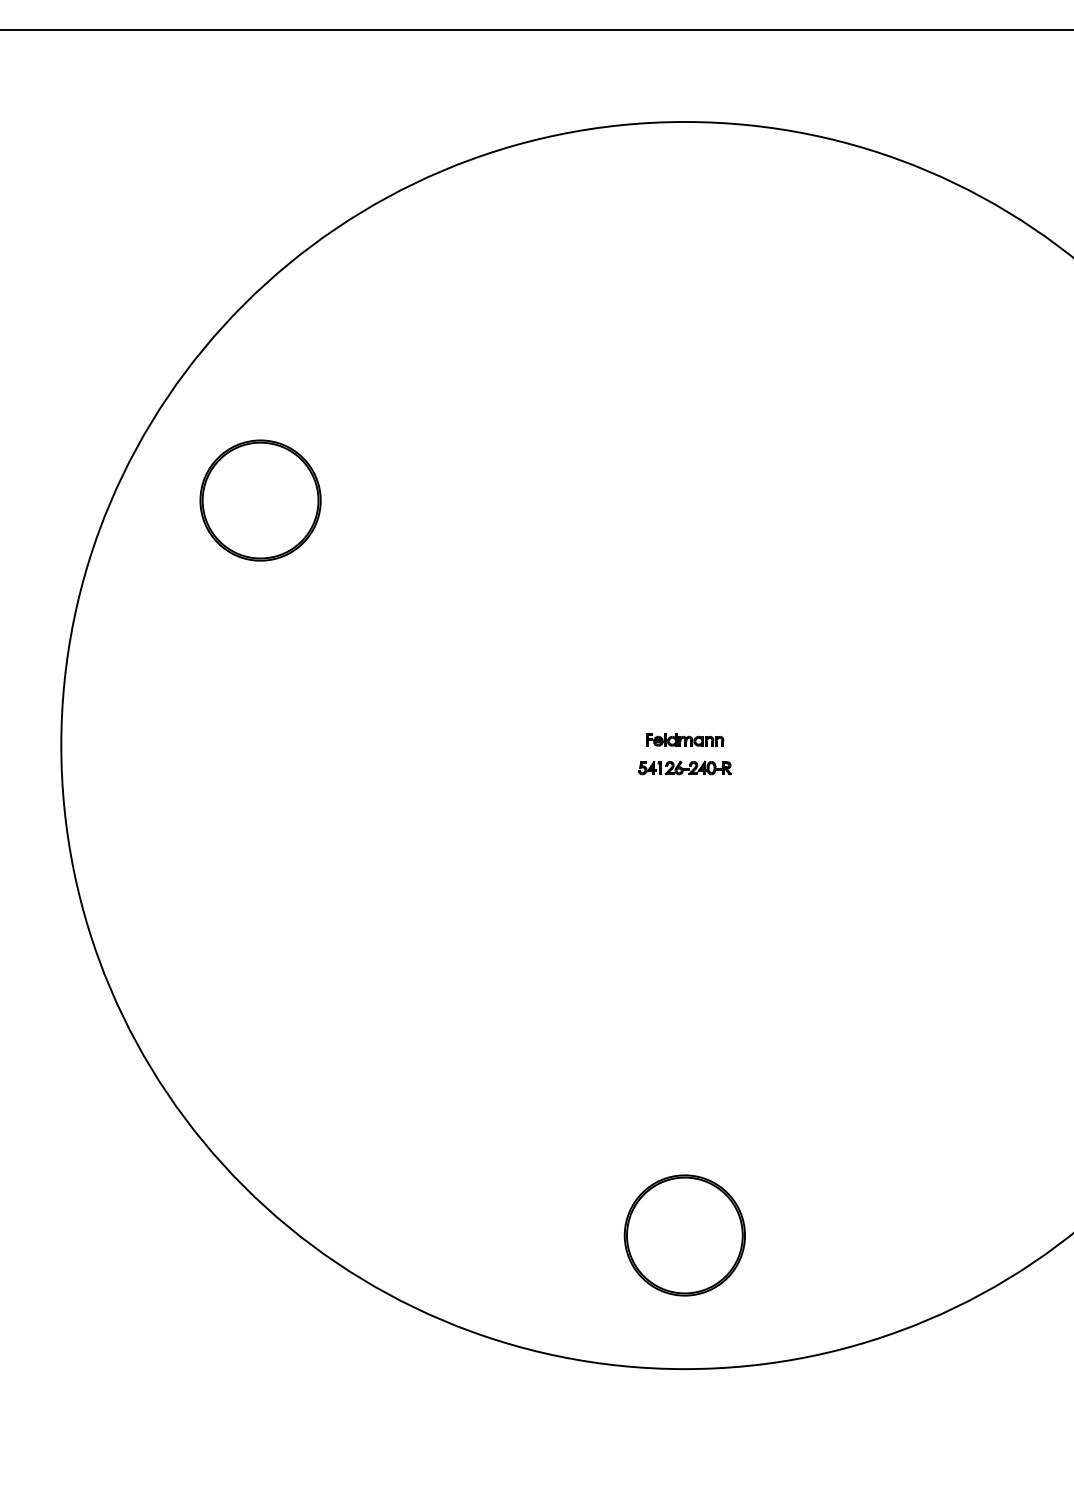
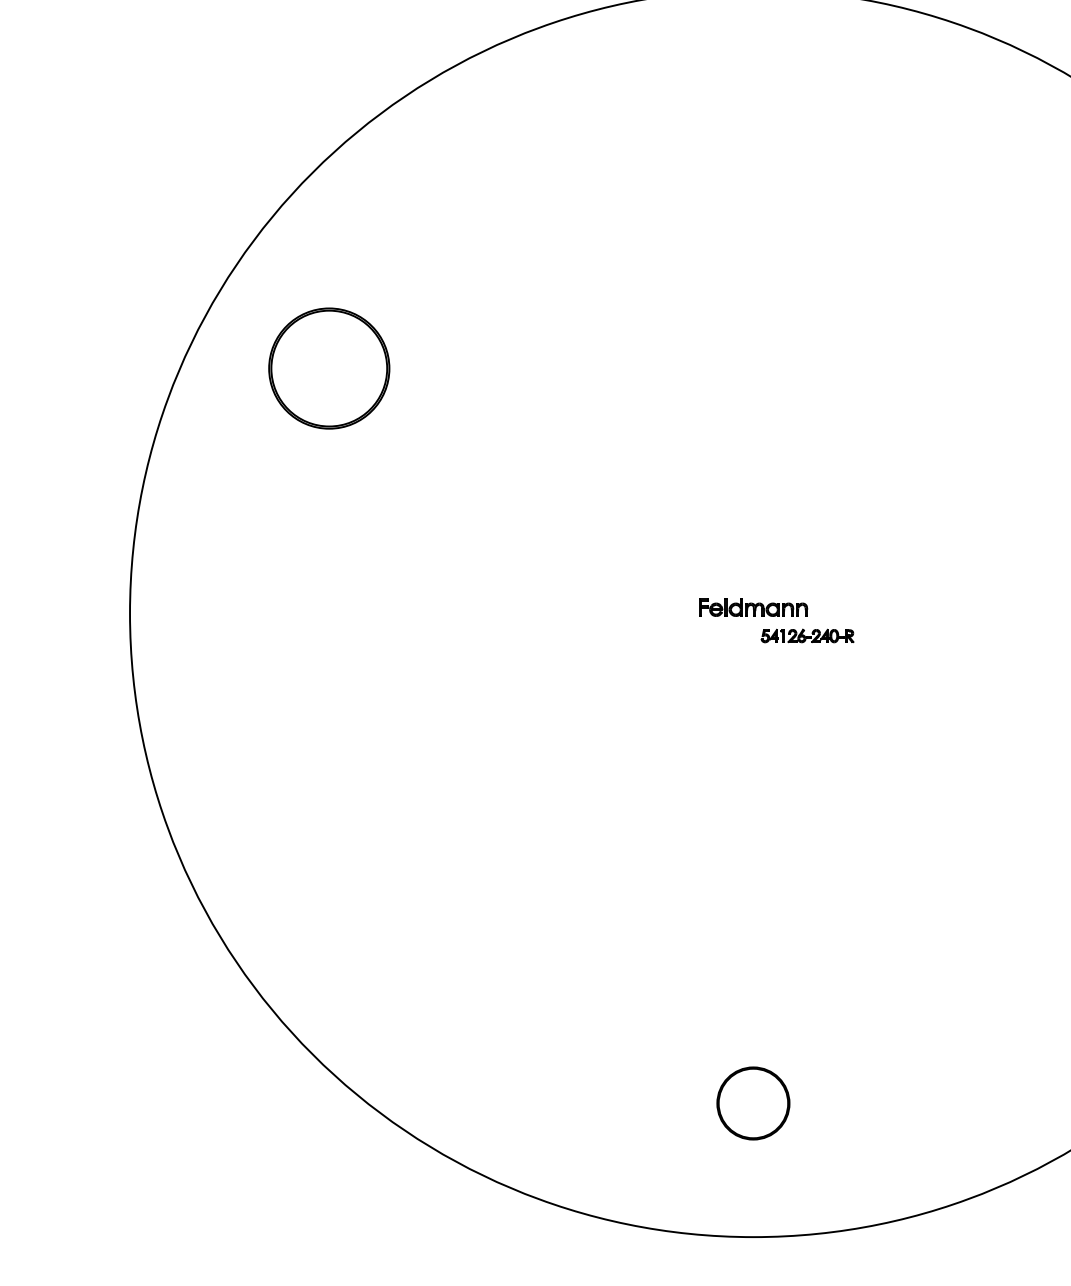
part: (685, 739) -> (754, 607), size x1.4
part: (684, 767) -> (807, 635), moved
part: (684, 1235) -> (753, 1103), size x0.6

